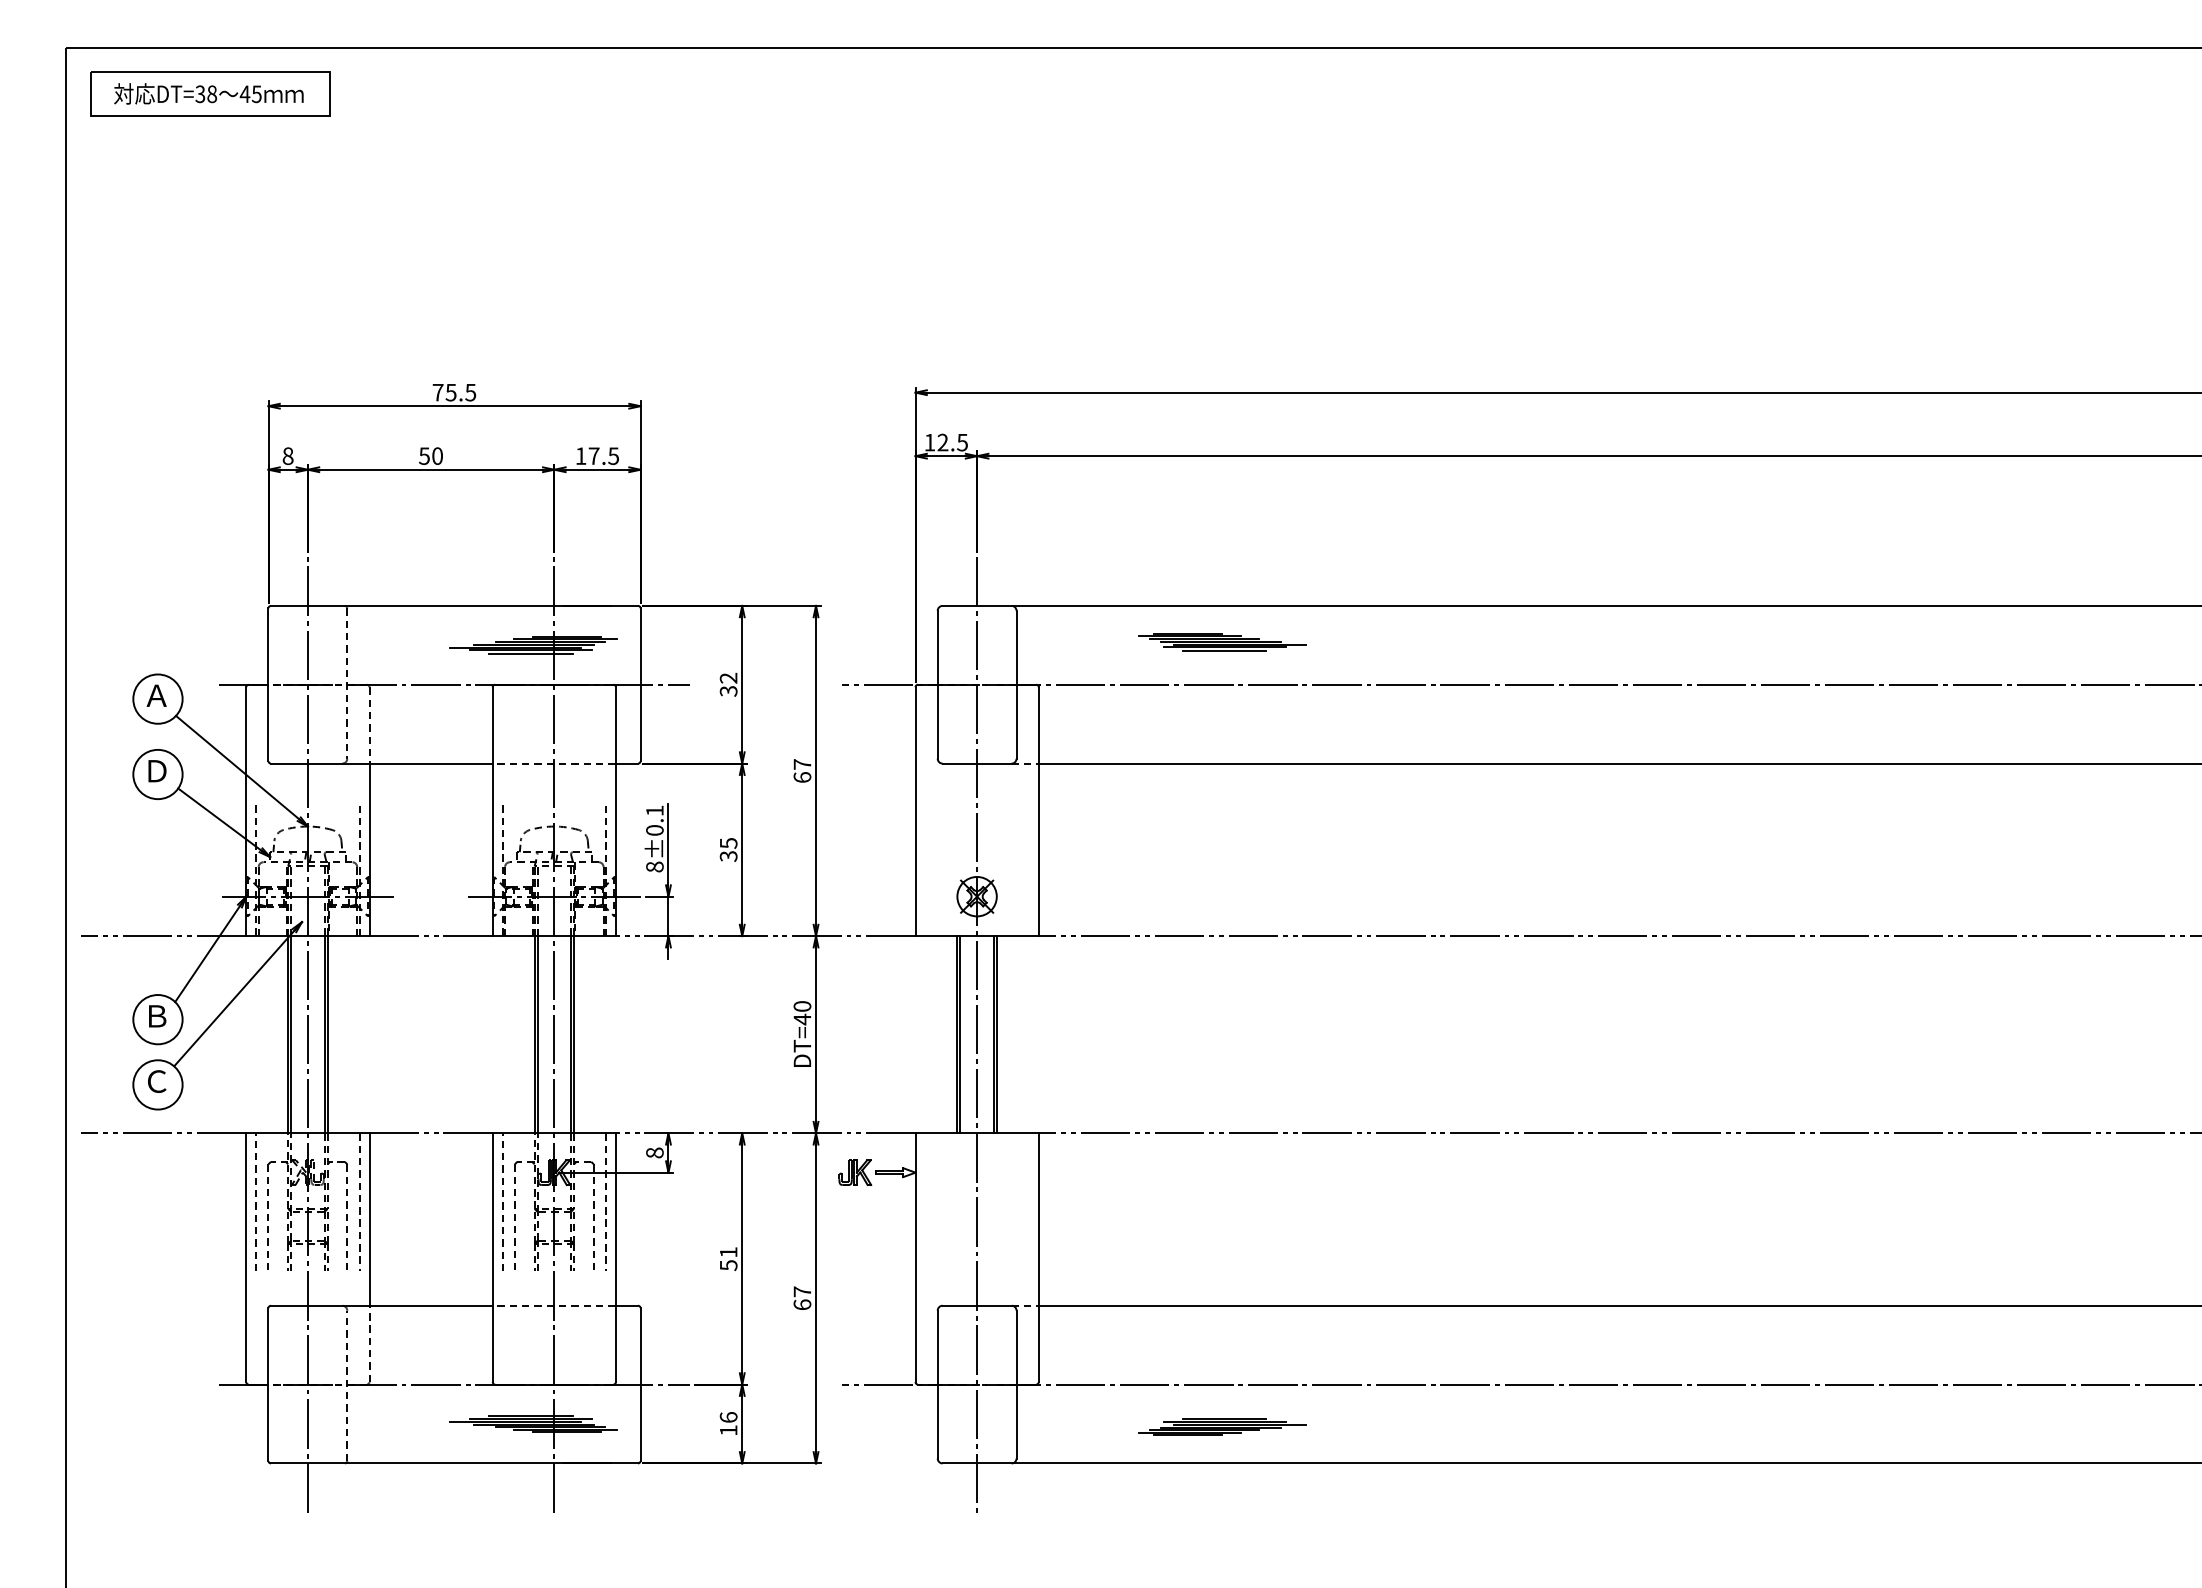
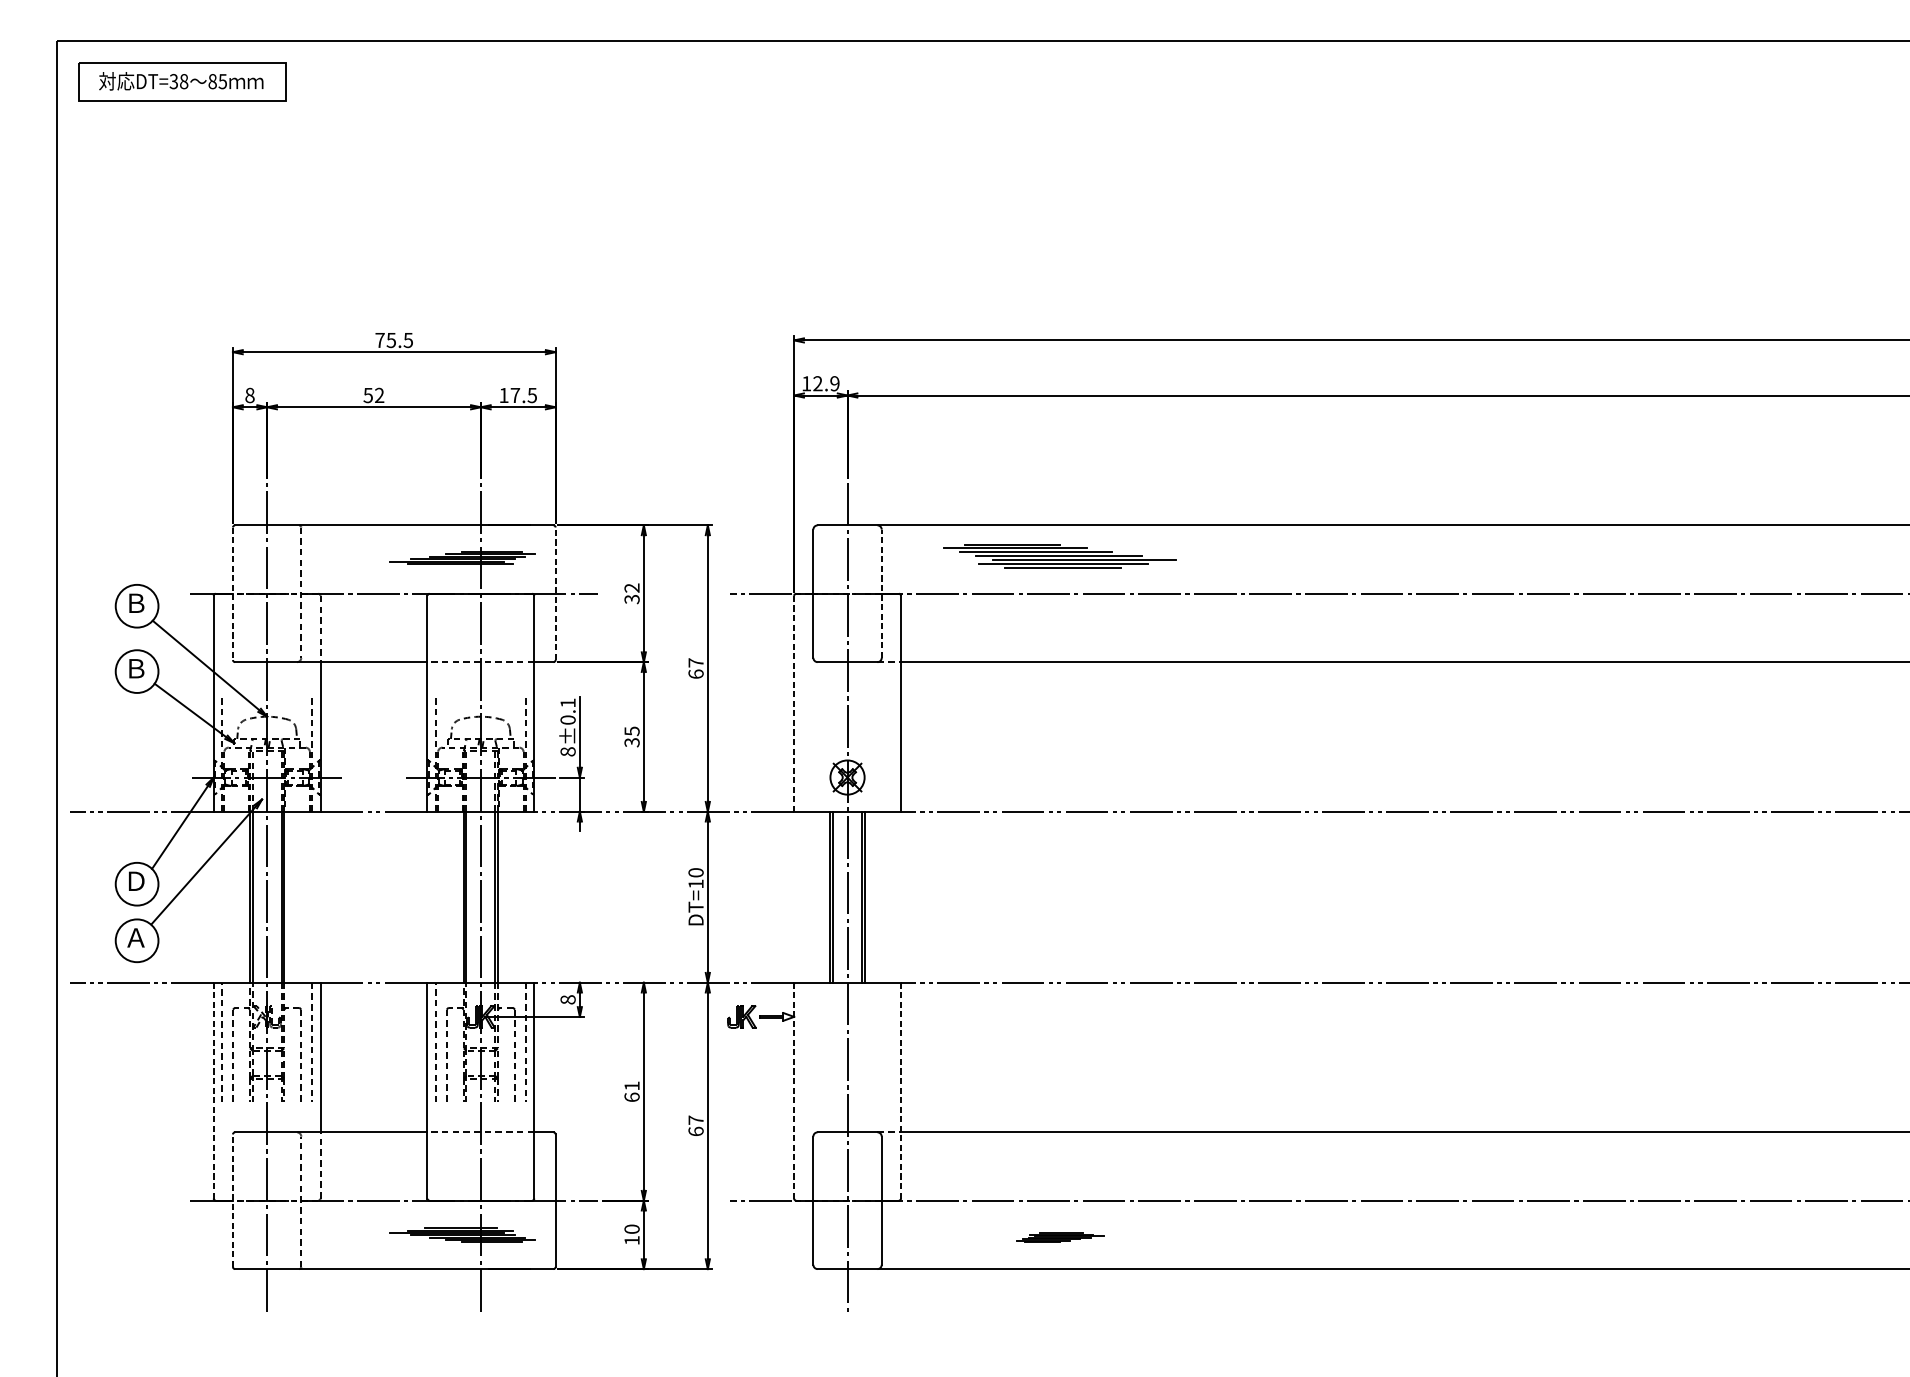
text: (244, 94) -> (212, 81), 45 -> 85
text: (962, 442) -> (834, 383), 12.5 -> 12.9
text: (437, 456) -> (379, 395), 50 -> 52
part: (1222, 642) -> (1060, 557), size x1.6
line: (530, 653) -> (460, 566), removed
line: (640, 684) -> (555, 593), solid -> dashed
line: (1016, 684) -> (881, 593), solid -> dashed
line: (268, 685) -> (232, 594), solid -> dashed
text: (156, 695) -> (135, 603), Ａ -> Ｂ
text: (157, 771) -> (136, 668), Ｄ -> Ｂ
line: (915, 812) -> (794, 704), solid -> dashed
text: (157, 1016) -> (136, 881), Ｂ -> Ｄ
text: (802, 1019) -> (696, 884), DT=40 -> DT=10
text: (156, 1081) -> (135, 937), Ｃ -> Ａ
line: (246, 1257) -> (213, 1090), solid -> dashed
line: (915, 1257) -> (794, 1090), solid -> dashed
line: (1038, 1257) -> (900, 1090), solid -> dashed
text: (728, 1265) -> (631, 1097), 51 -> 61
line: (268, 1384) -> (232, 1200), solid -> dashed
text: (728, 1417) -> (631, 1229), 16 -> 10
part: (1222, 1426) -> (1060, 1237), size x0.6

